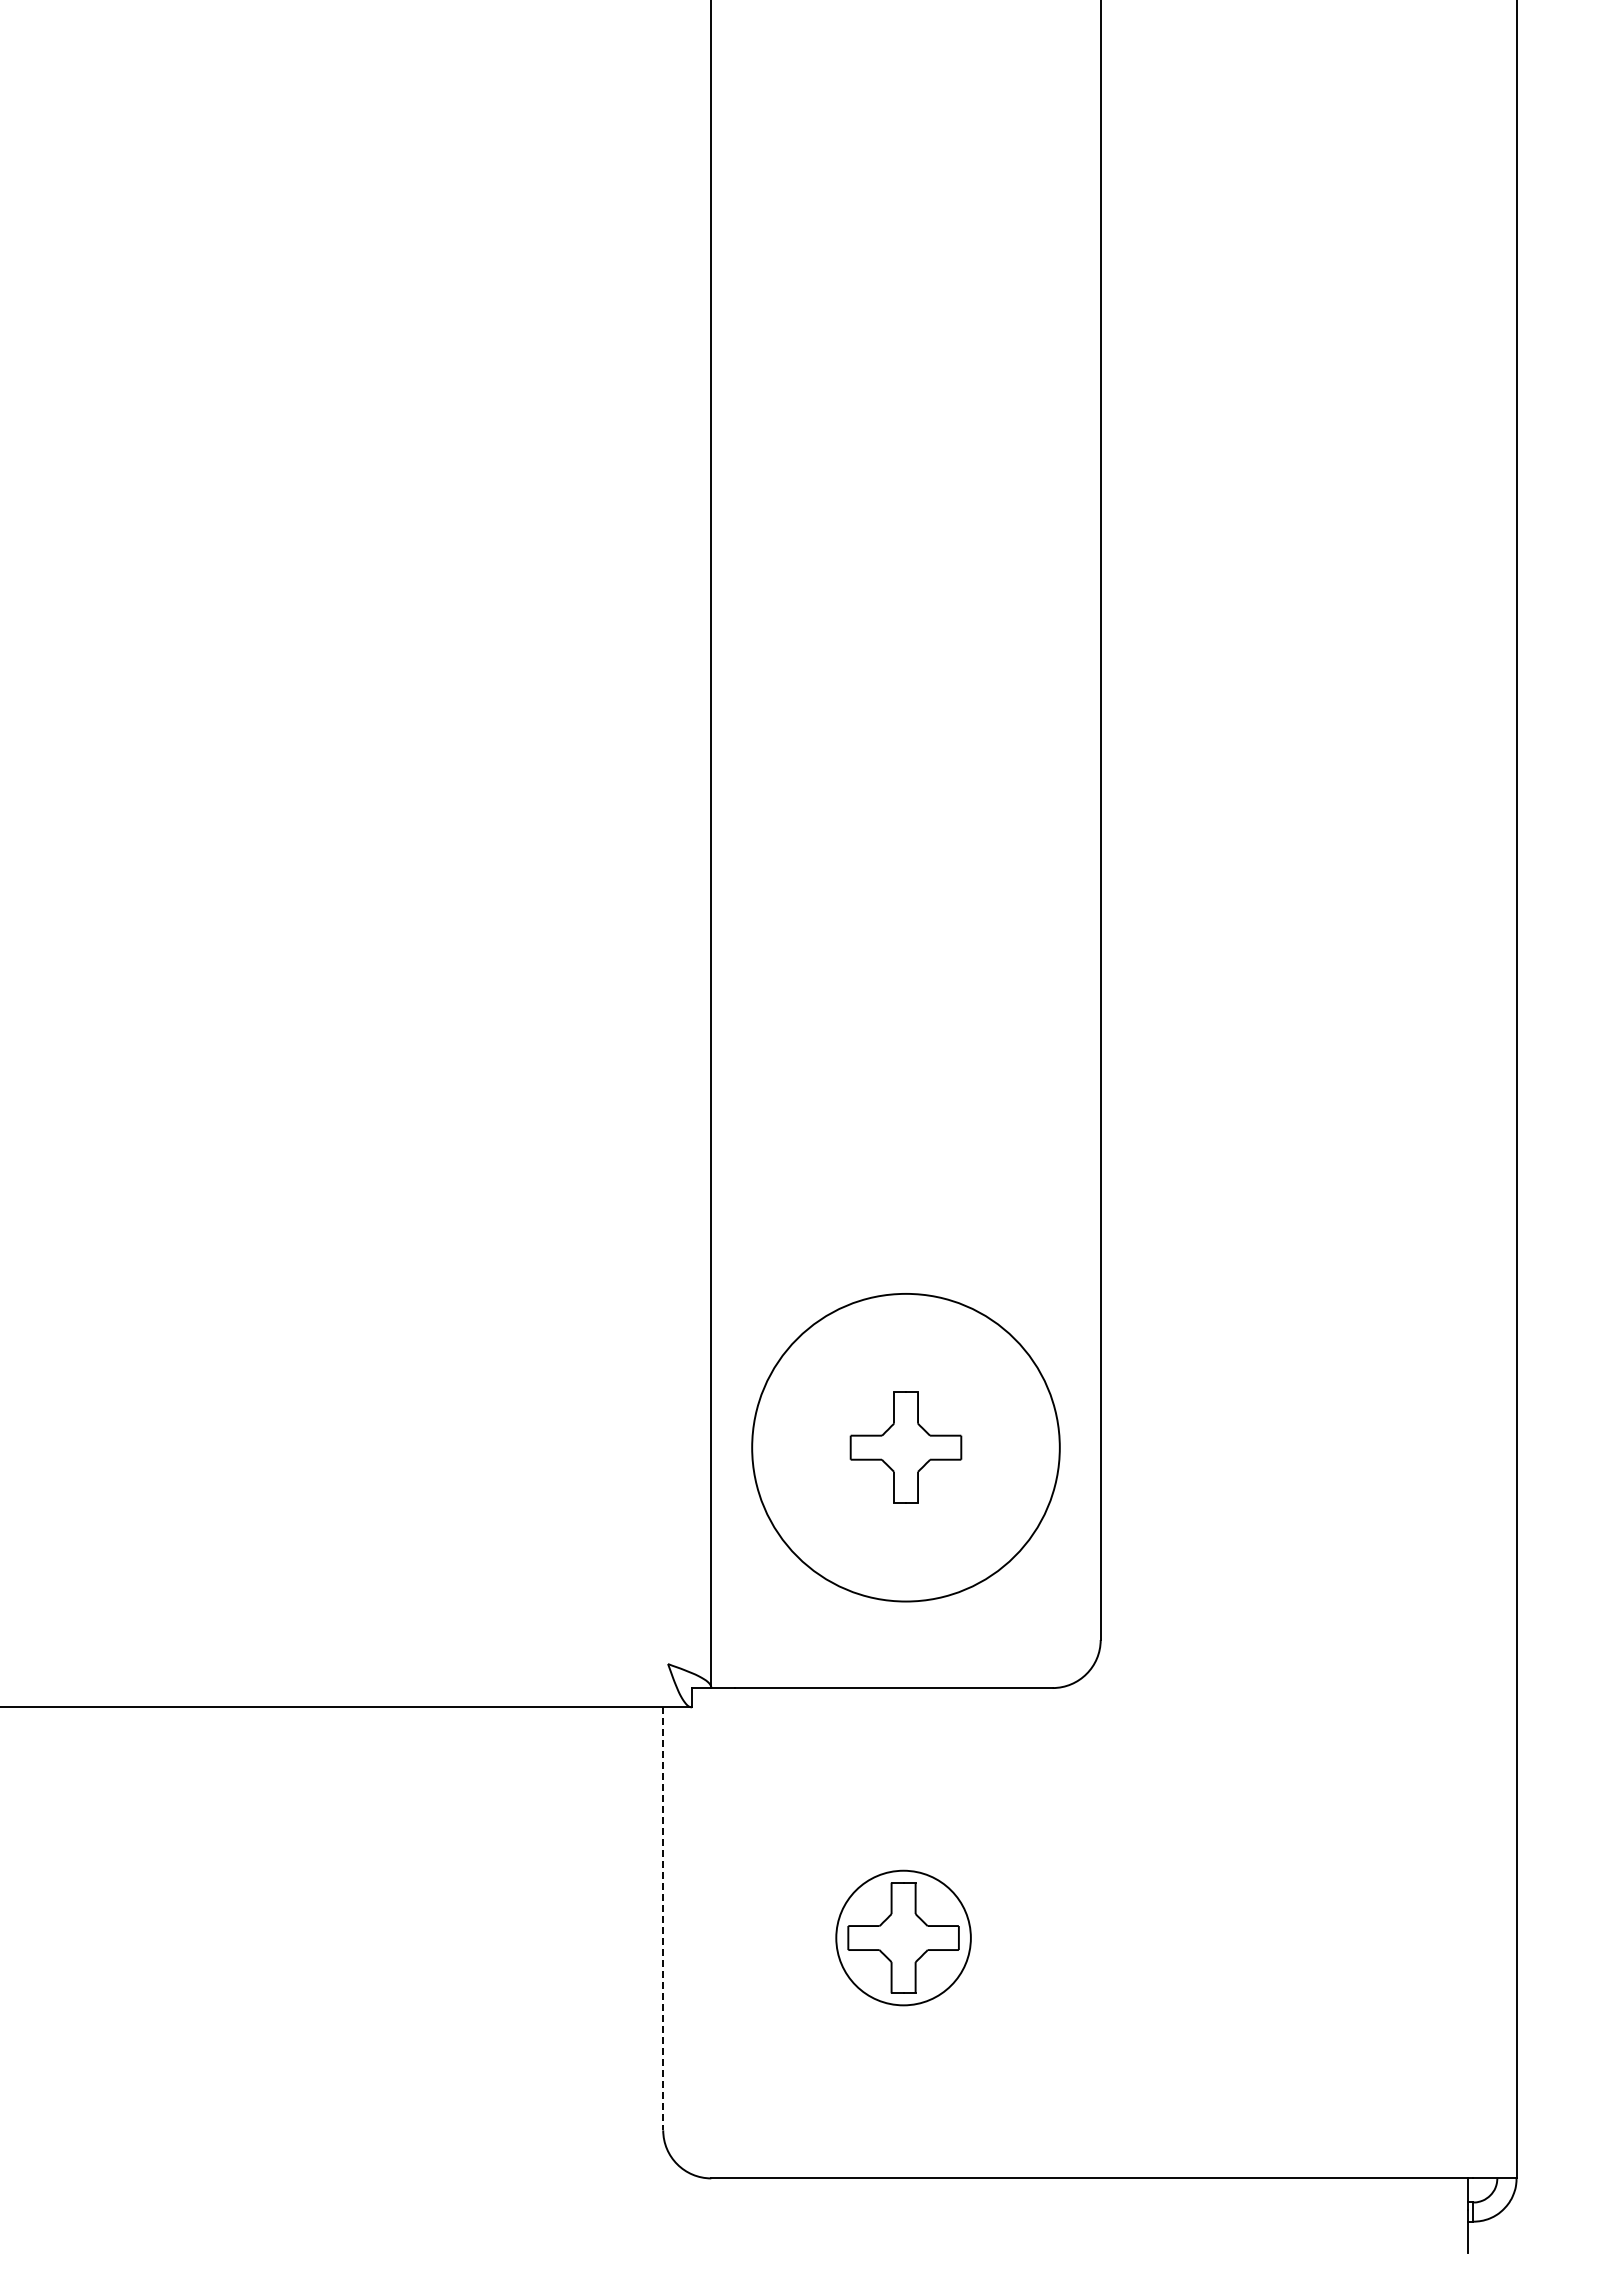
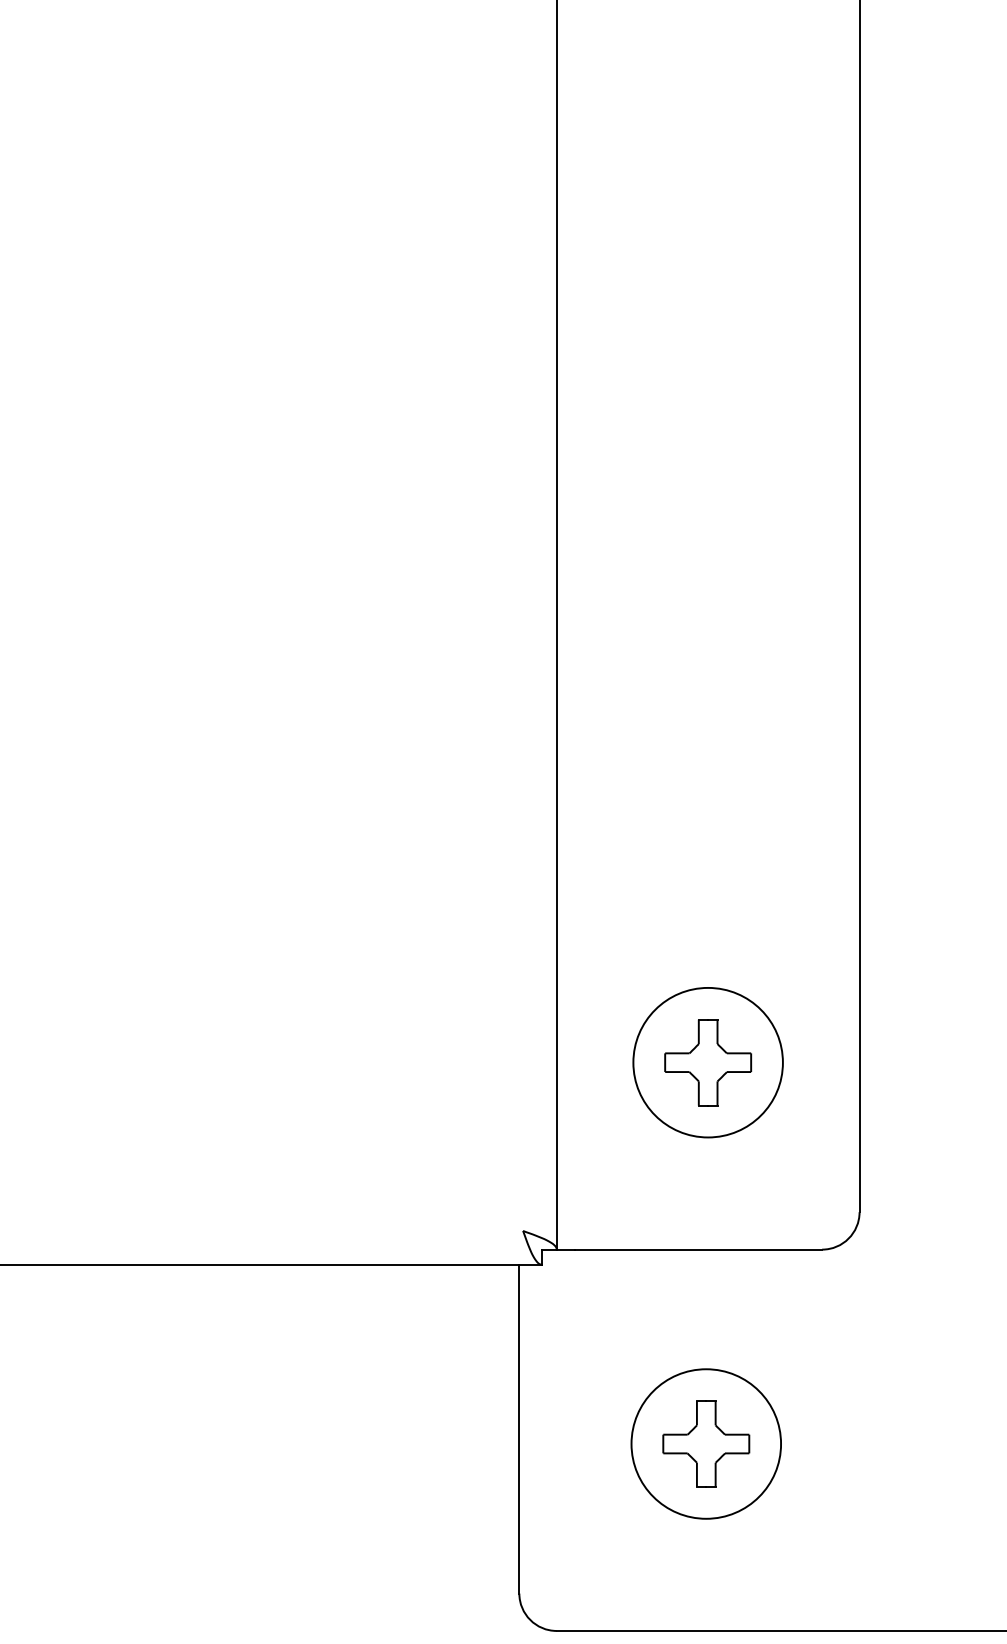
circle: (905, 1447) -> (707, 1062), size x0.62
line: (663, 1918) -> (519, 1428), dashed -> solid
circle: (903, 1937) -> (706, 1443), size x1.43

